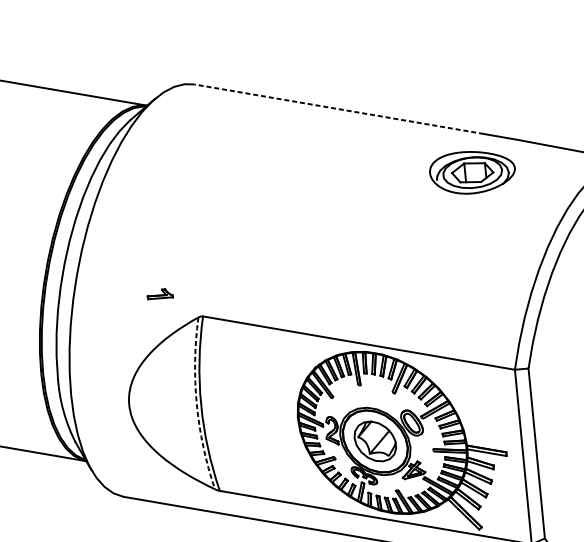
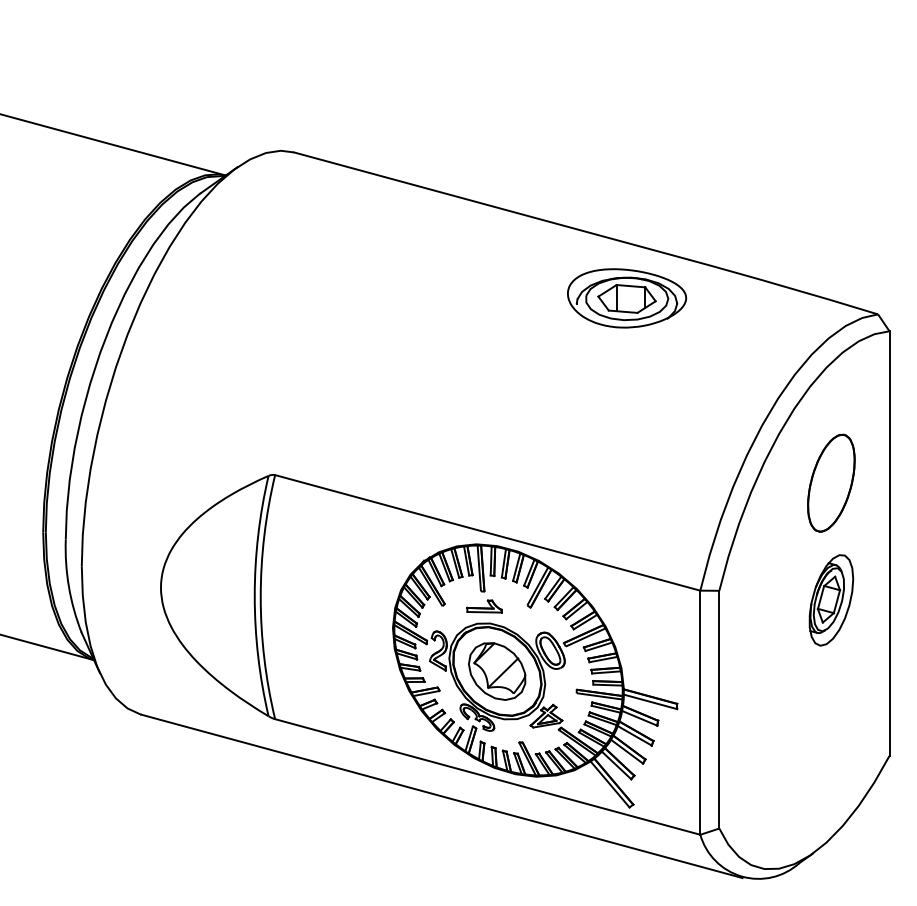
line: (339, 108) -> (491, 205), dashed -> solid
part: (472, 172) -> (627, 298), moved
part: (160, 294) -> (484, 606), moved
arc: (196, 404) -> (254, 596), dashed -> solid

